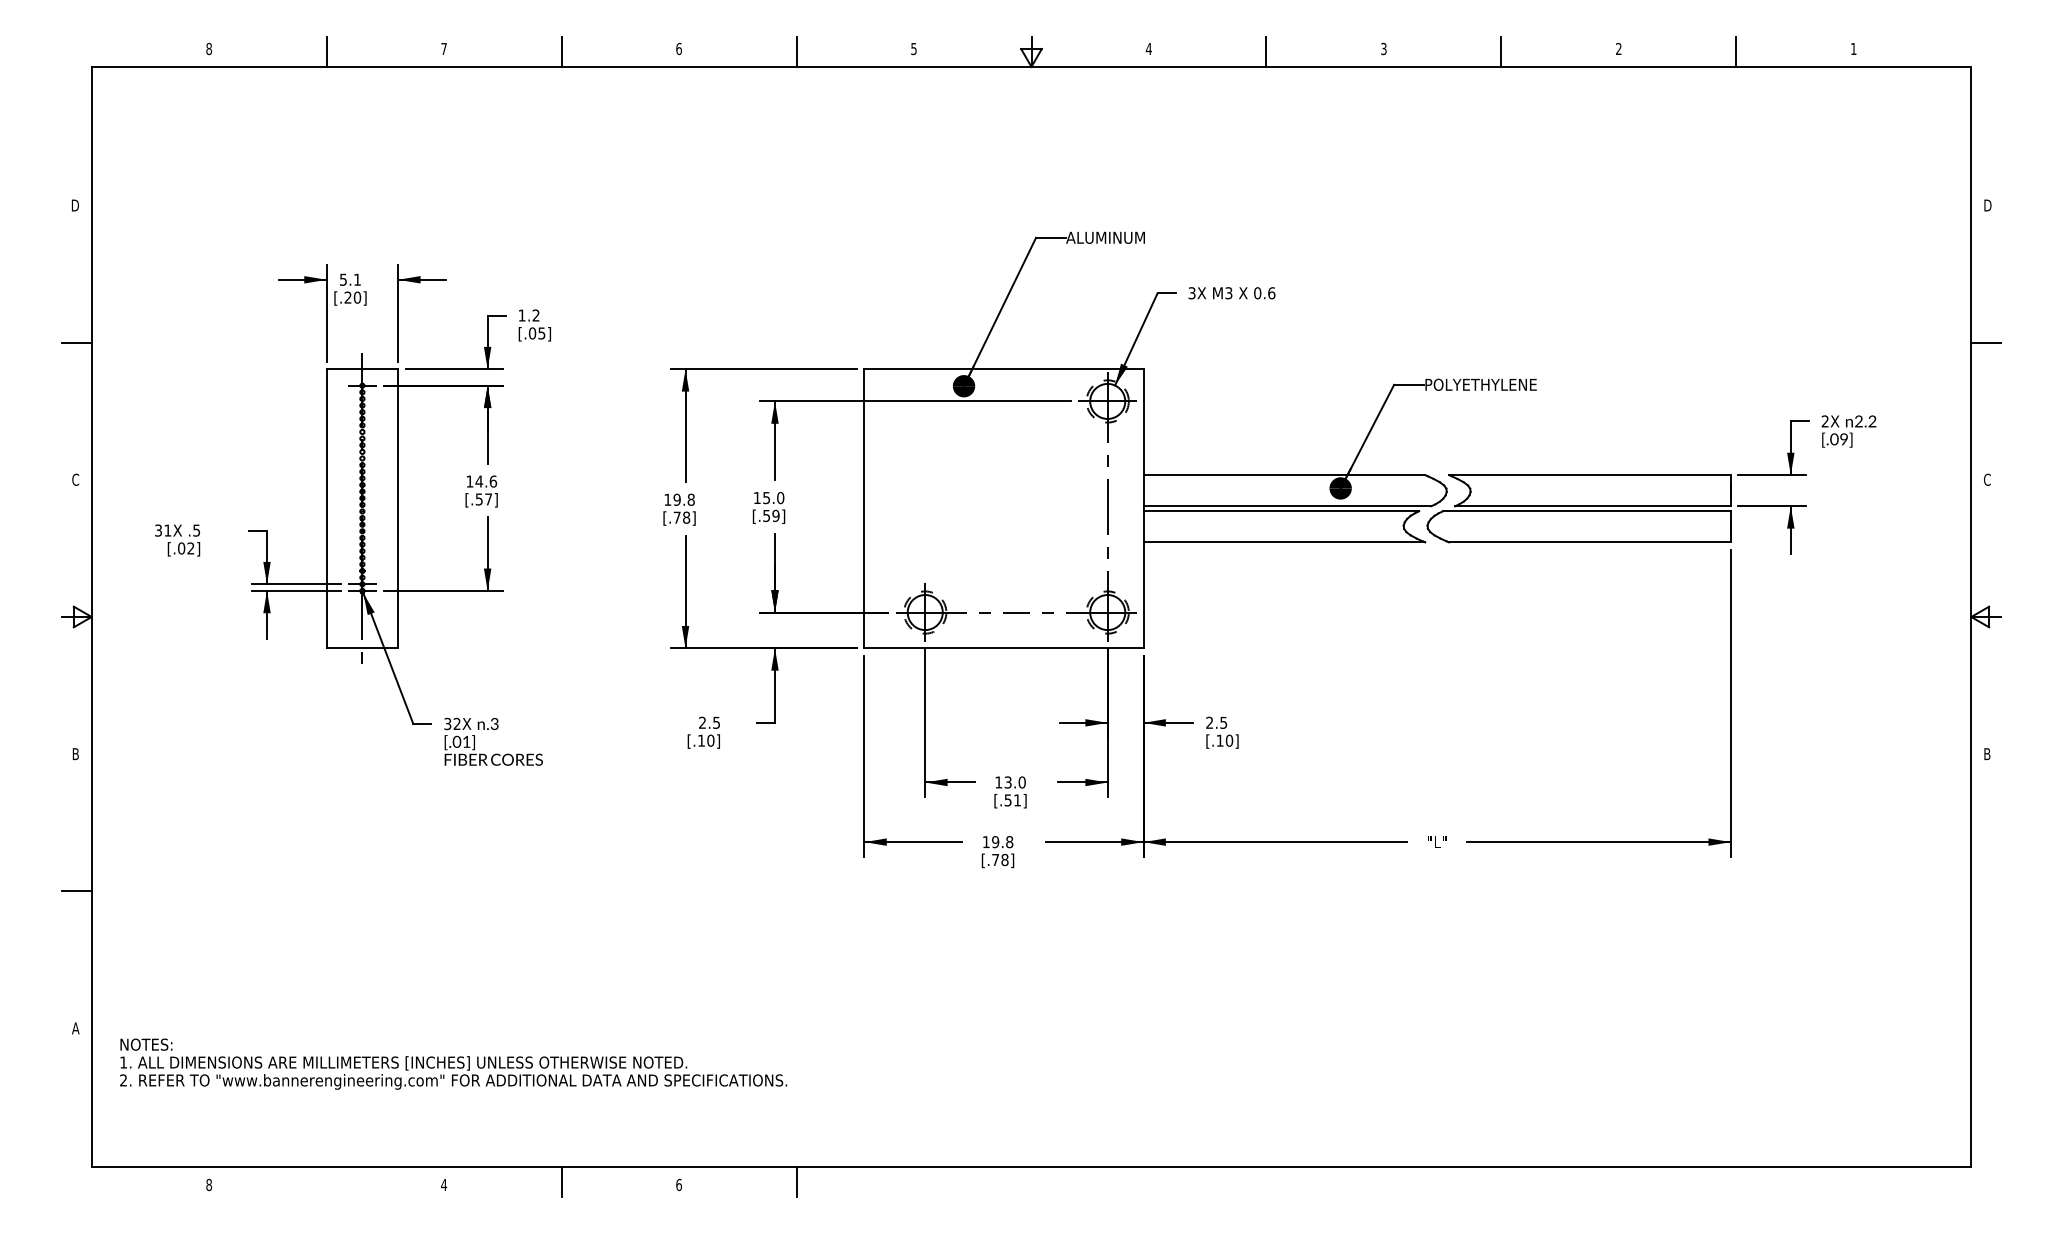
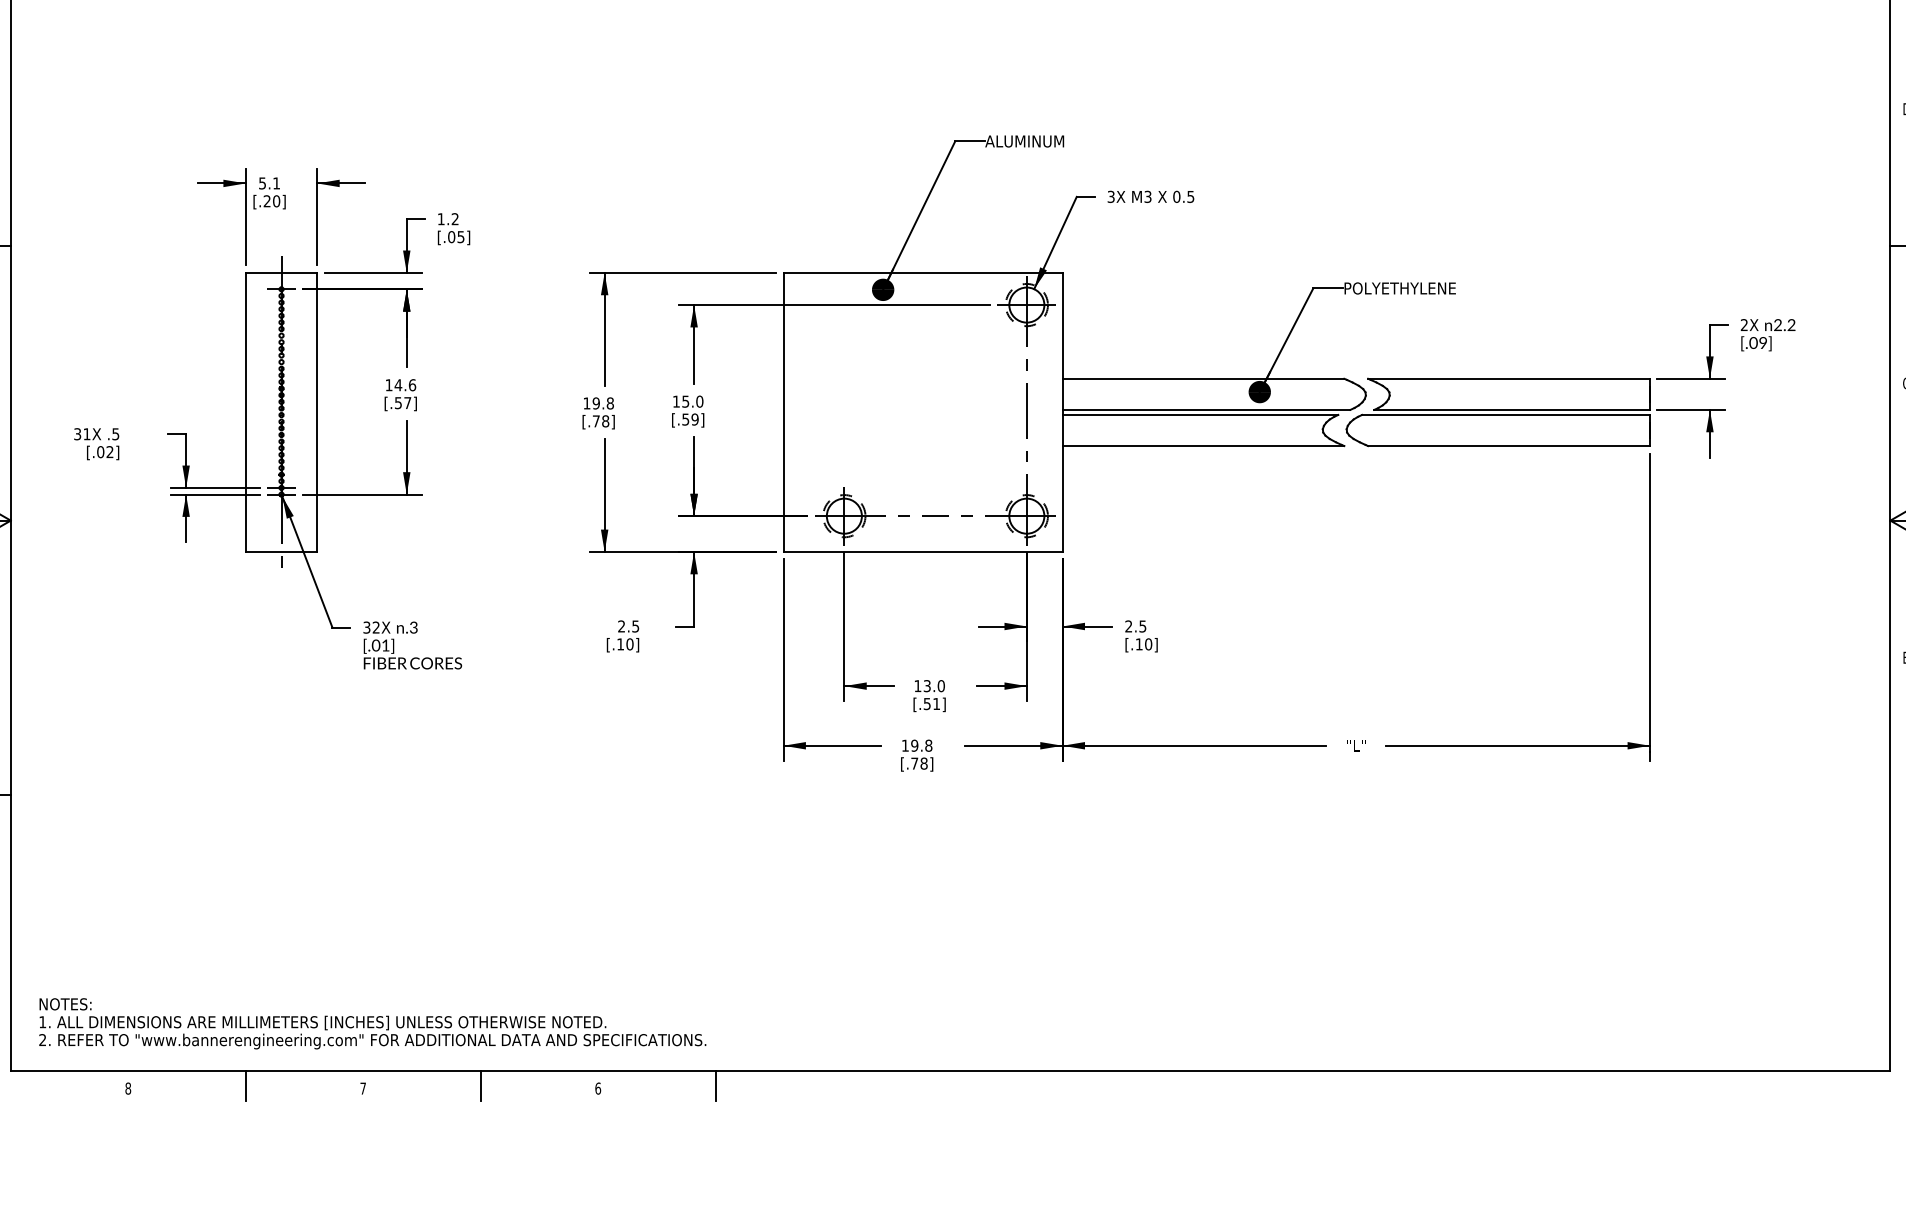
text: (1271, 293) -> (1190, 197), 0.6 -> 0.5
text: (453, 1063) -> (372, 1023), moved
line: (326, 1181) -> (245, 1085), added
text: (444, 1184) -> (363, 1088), 4 -> 7

